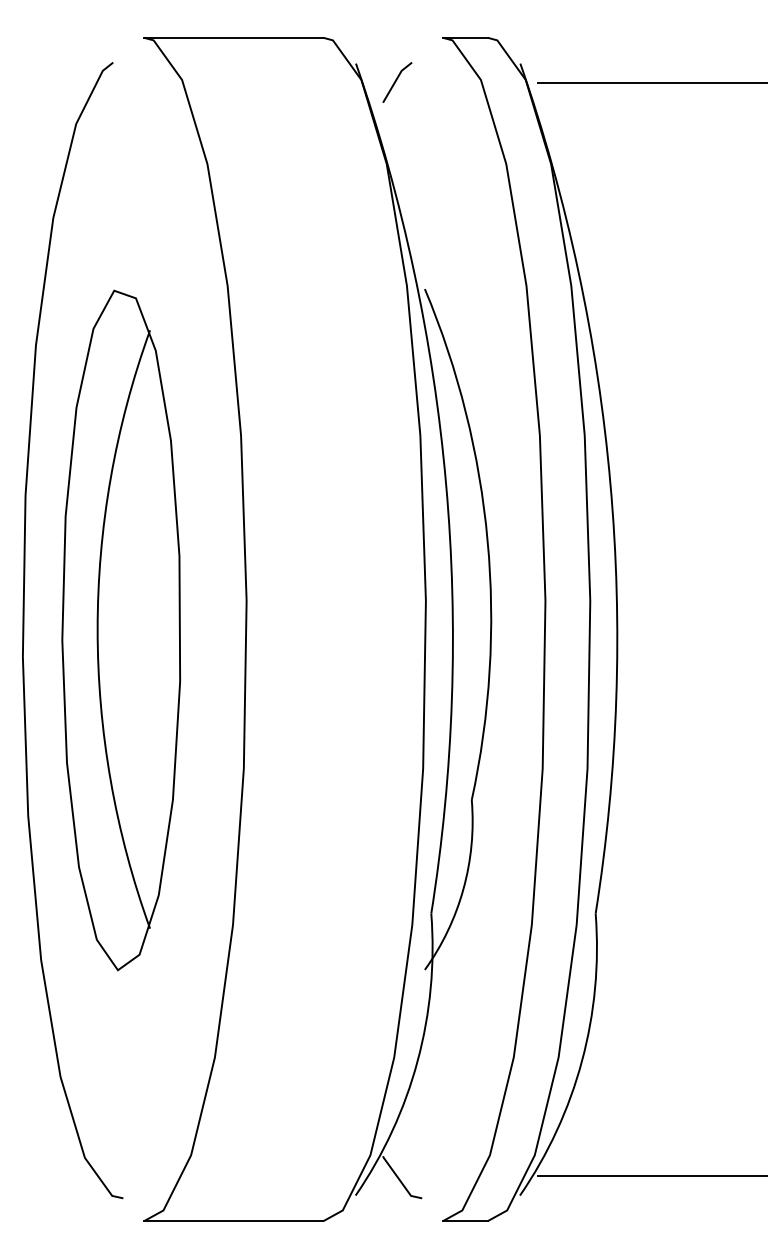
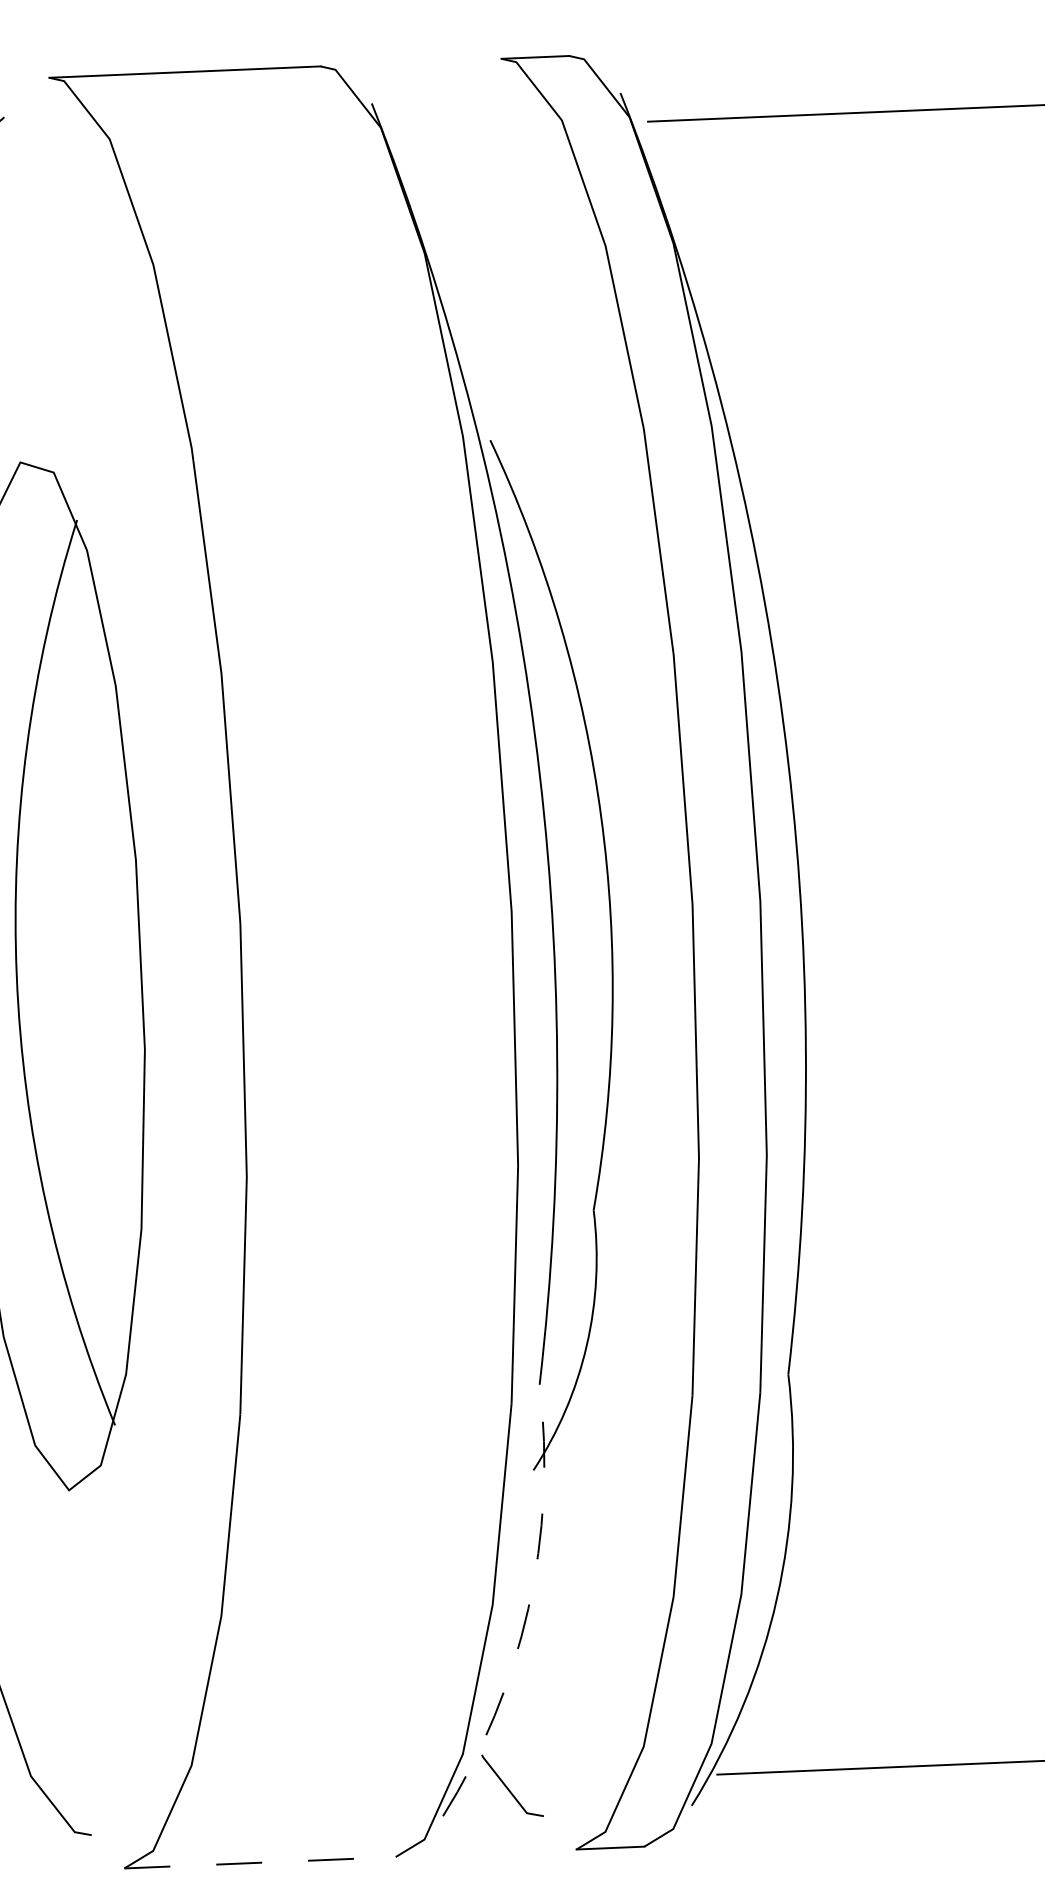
line: (396, 81) -> (434, 127), removed
arc: (417, 1061) -> (528, 1609), solid -> dashed
line: (233, 1221) -> (259, 1863), solid -> dashed

